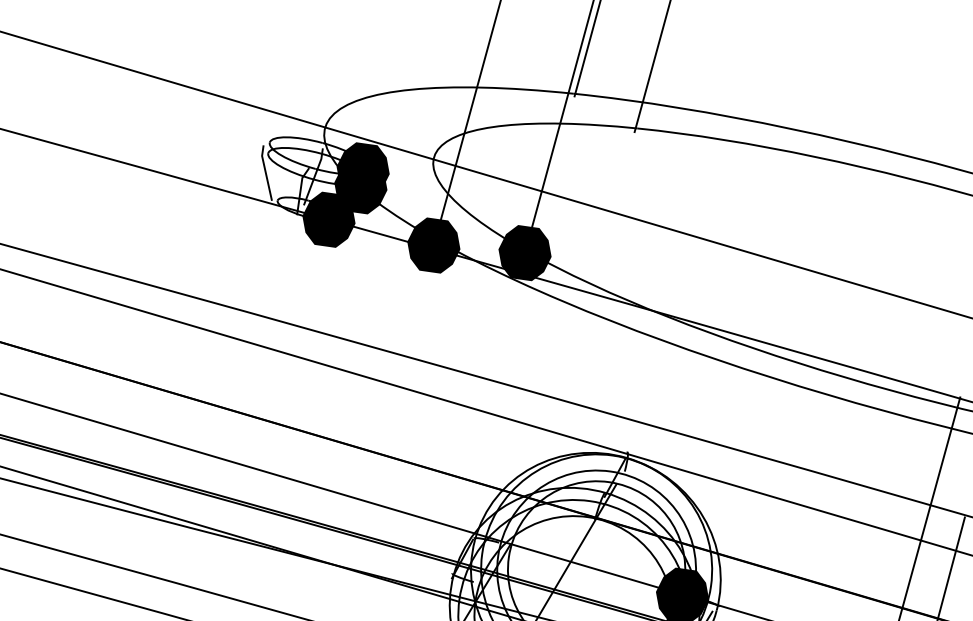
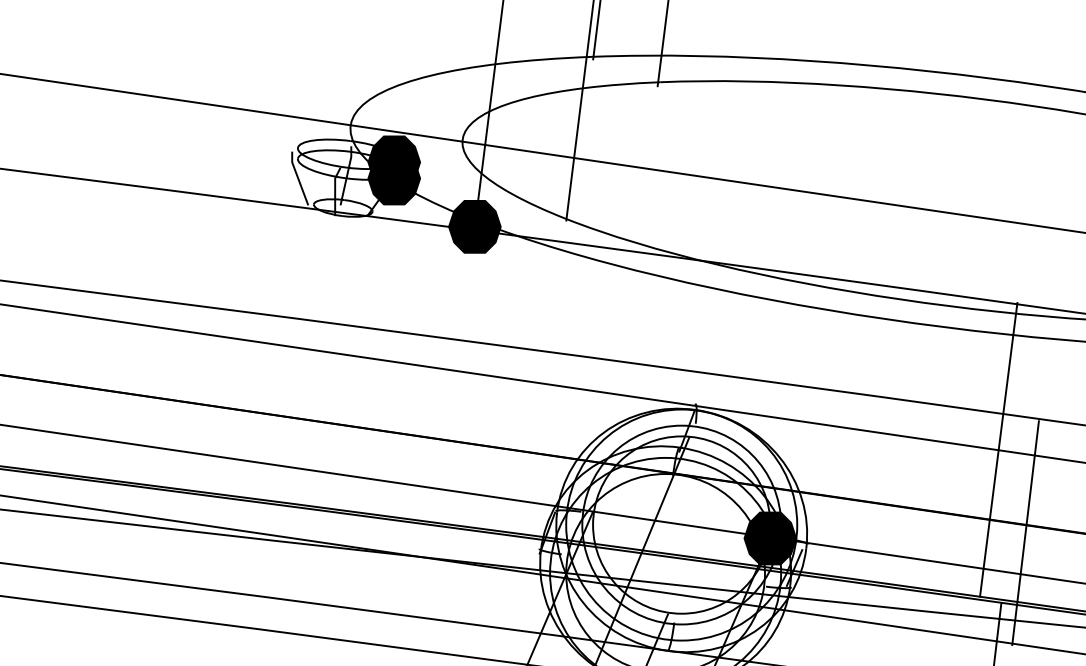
fill: (329, 220) -> (367, 216), removed
fill: (525, 253) -> (566, 221), removed

